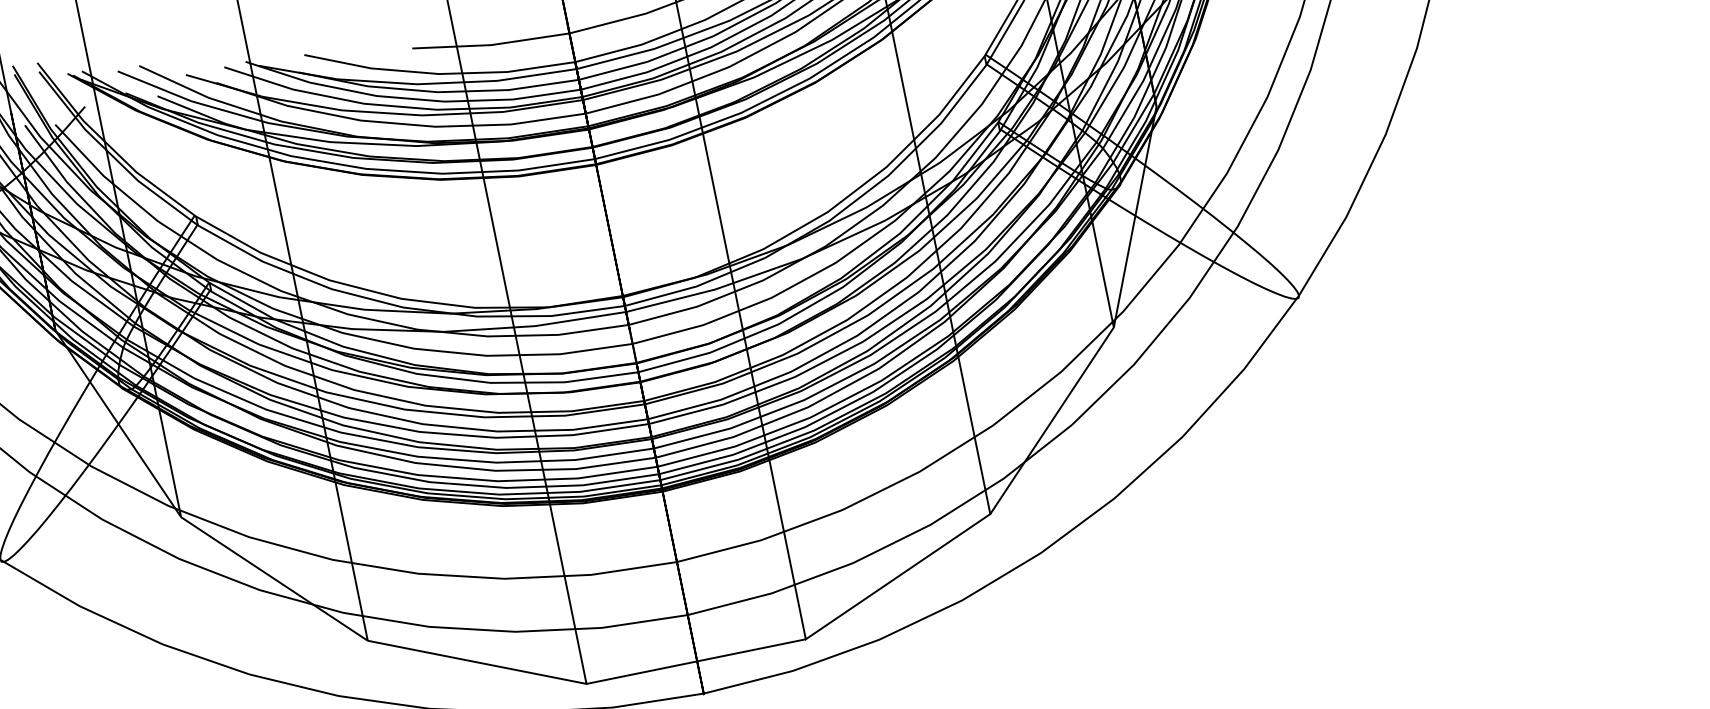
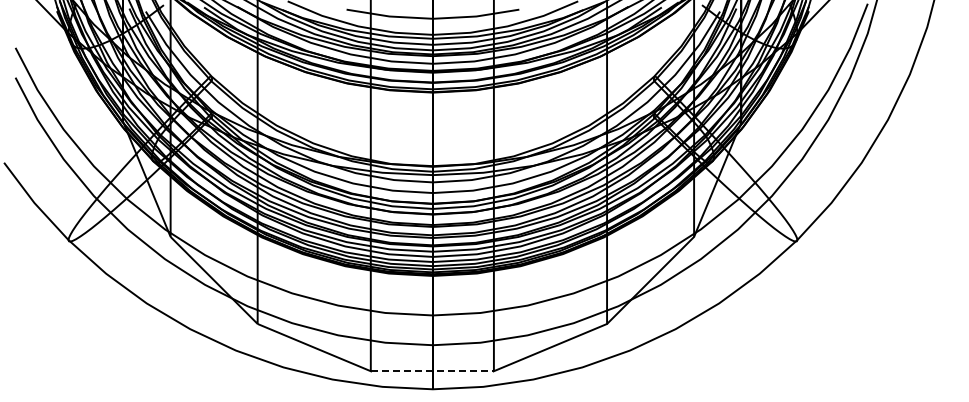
line: (696, 662) -> (432, 371), solid -> dashed

